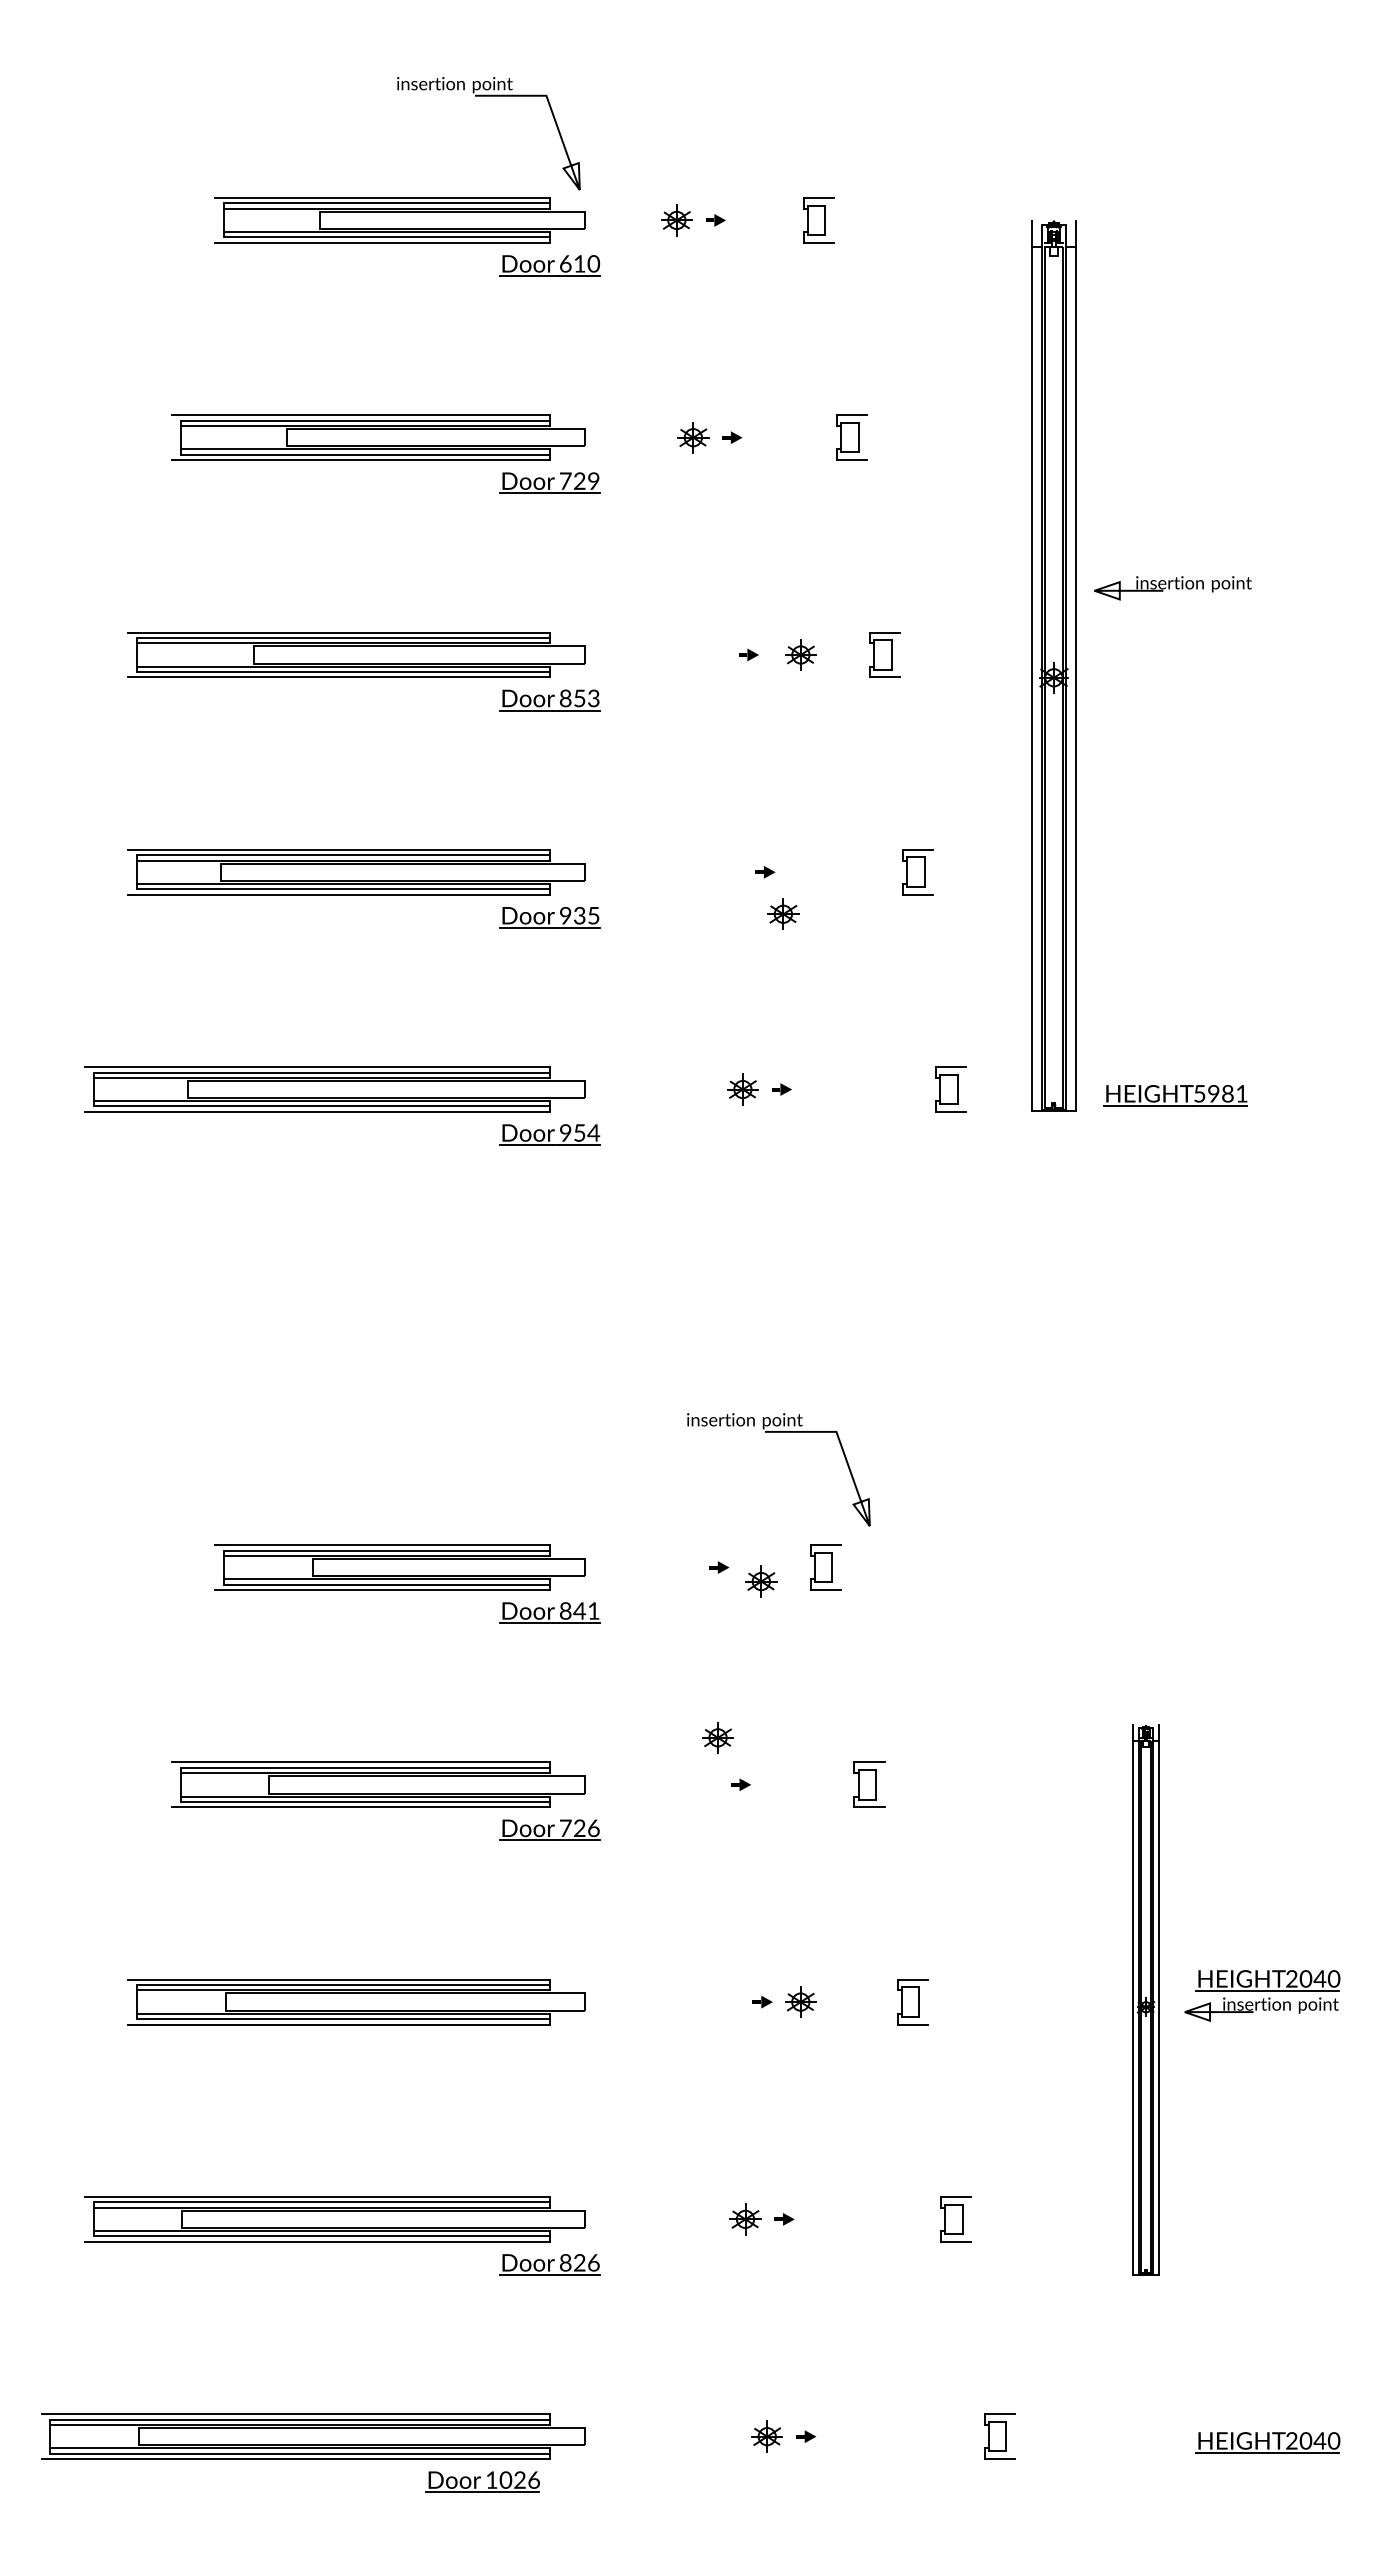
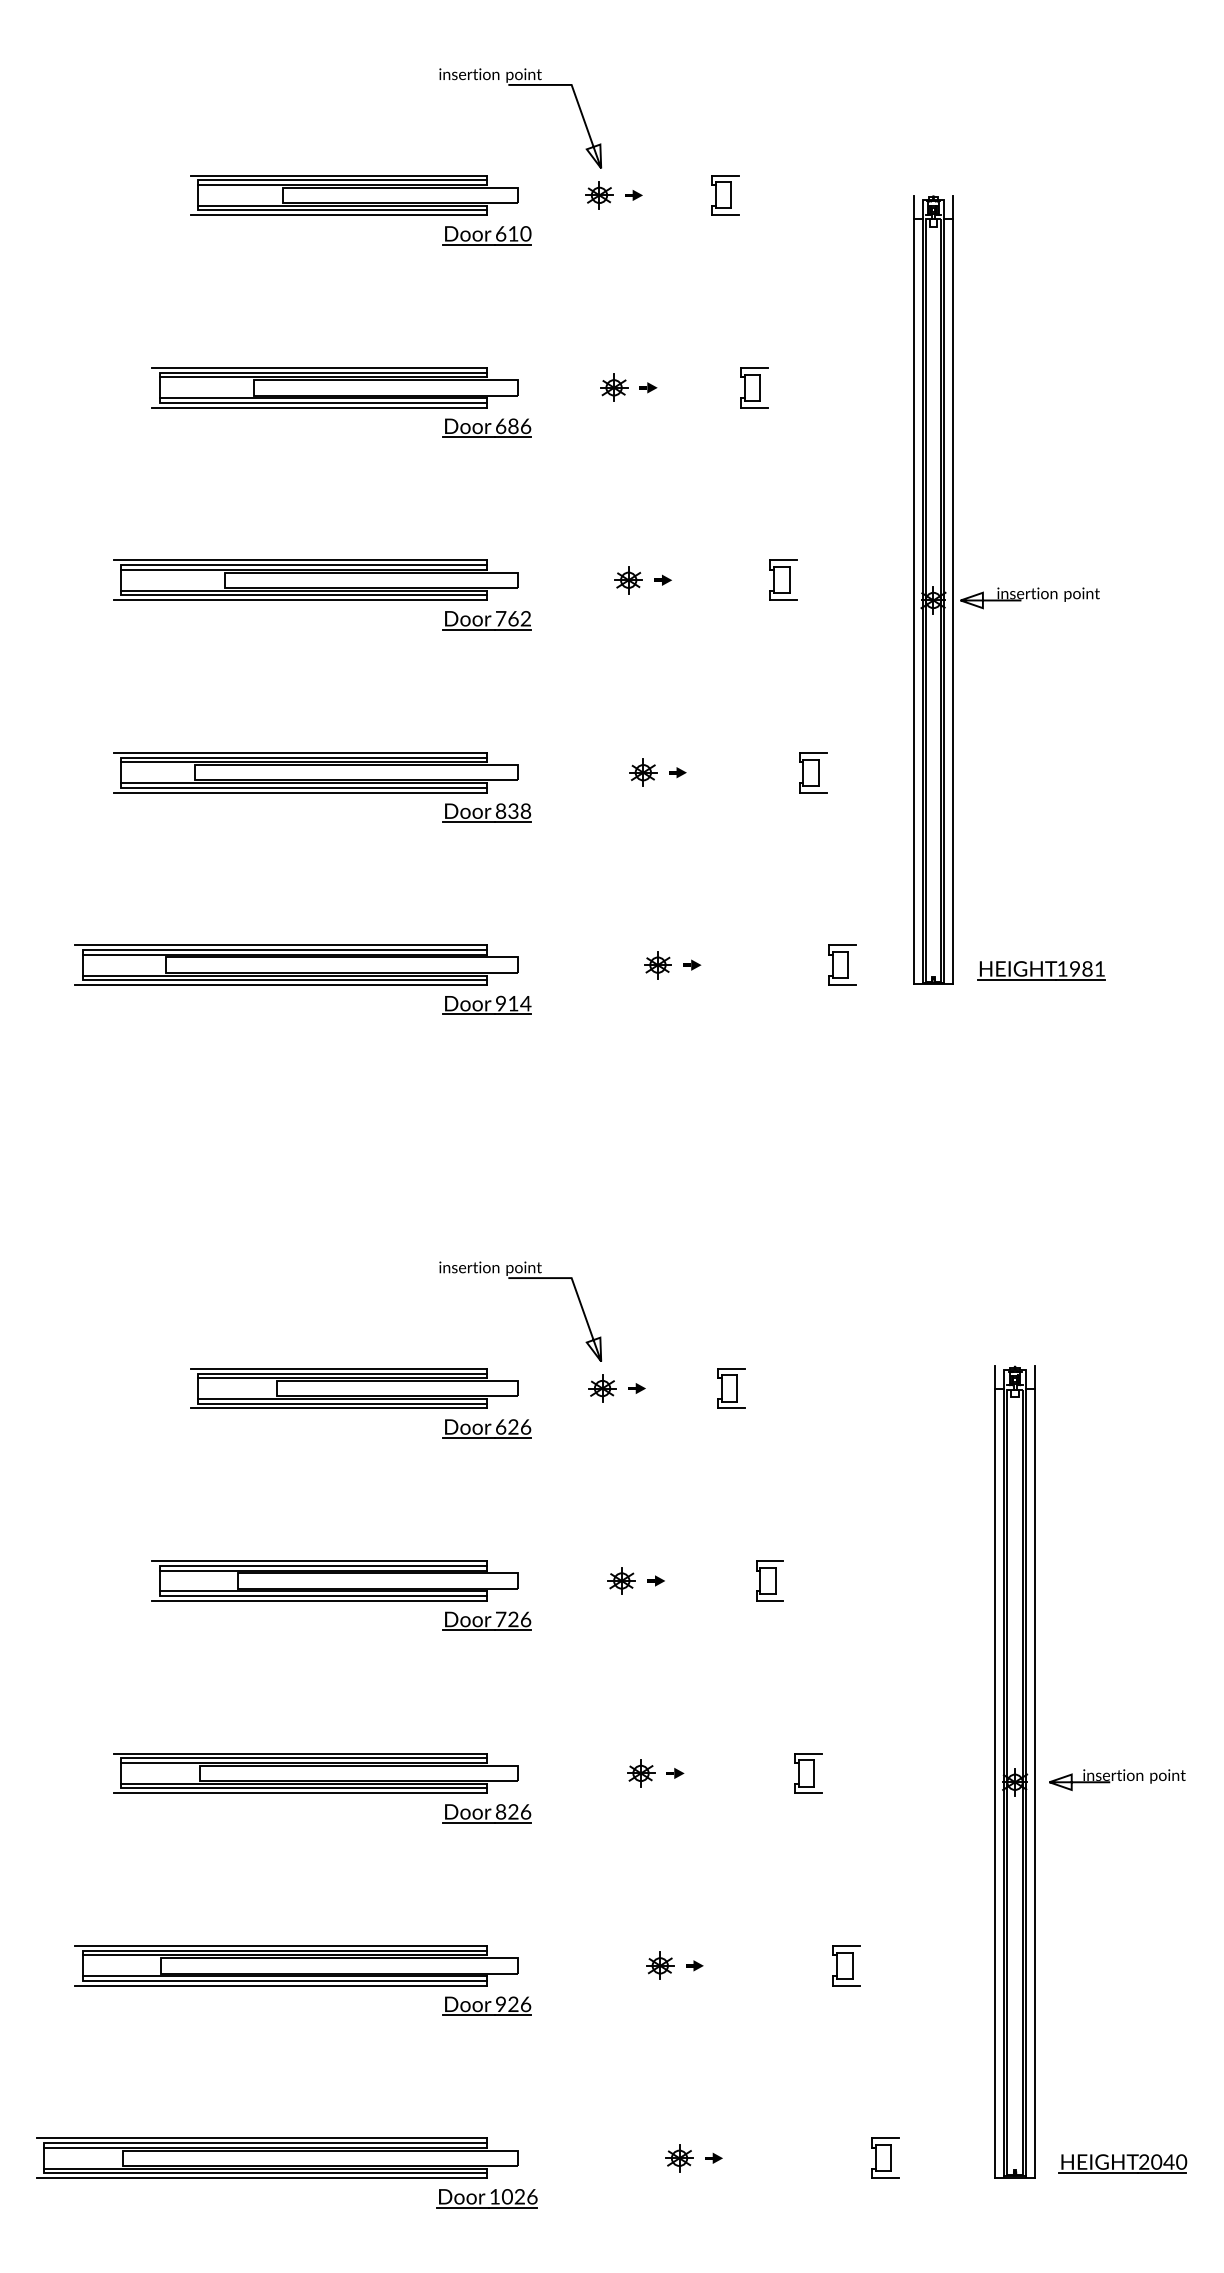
part: (488, 96) -> (520, 85), moved
text: (579, 480) -> (513, 425), 729 -> 686
part: (1172, 588) -> (1029, 598), moved
part: (800, 654) -> (628, 579), moved
text: (579, 698) -> (513, 618), 853 -> 762
part: (783, 913) -> (643, 772), moved
text: (579, 915) -> (513, 811), 935 -> 838
text: (1199, 1093) -> (1062, 968), 5981 -> 1981
text: (579, 1132) -> (513, 1003), 954 -> 914
part: (778, 1432) -> (520, 1278), moved
part: (761, 1581) -> (602, 1388), moved
text: (579, 1610) -> (513, 1426), 841 -> 626
part: (717, 1737) -> (621, 1580), moved
part: (1267, 1980) -> (1122, 1754), removed
part: (1145, 1999) -> (1014, 1771), size x1.67
part: (800, 2001) -> (640, 1772), moved
part: (549, 2047) -> (486, 1813), added
text: (565, 2263) -> (500, 2004), 826 -> 926
part: (482, 2481) -> (486, 2198), moved

